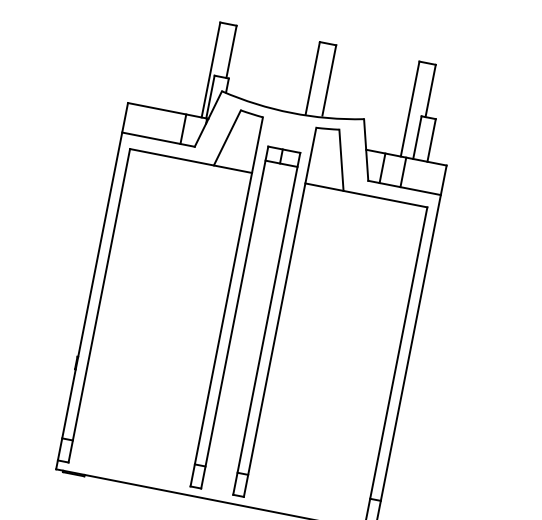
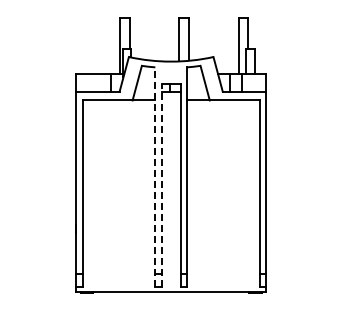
line: (226, 302) -> (155, 177), solid -> dashed
line: (234, 317) -> (161, 185), solid -> dashed

